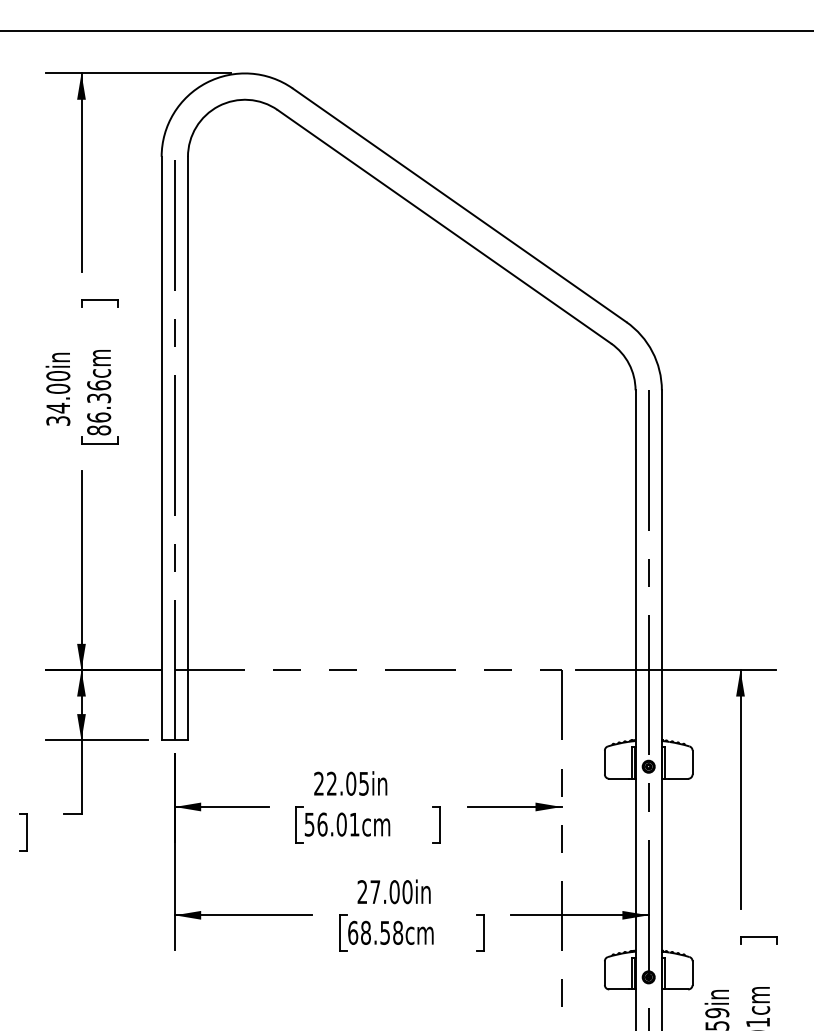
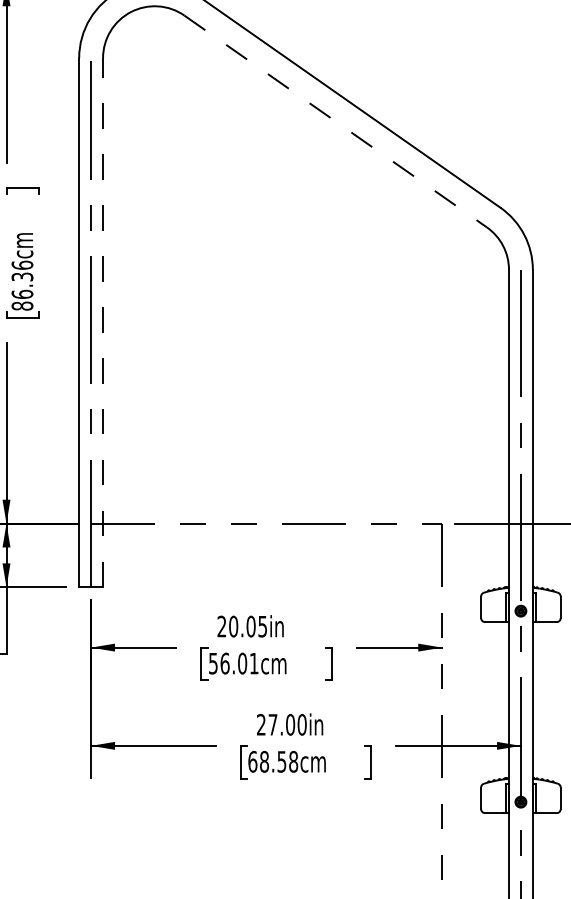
line: (444, 226) -> (335, 121), solid -> dashed
line: (187, 448) -> (102, 322), solid -> dashed
text: (331, 783) -> (233, 626), 22.05in -> 20.05in

